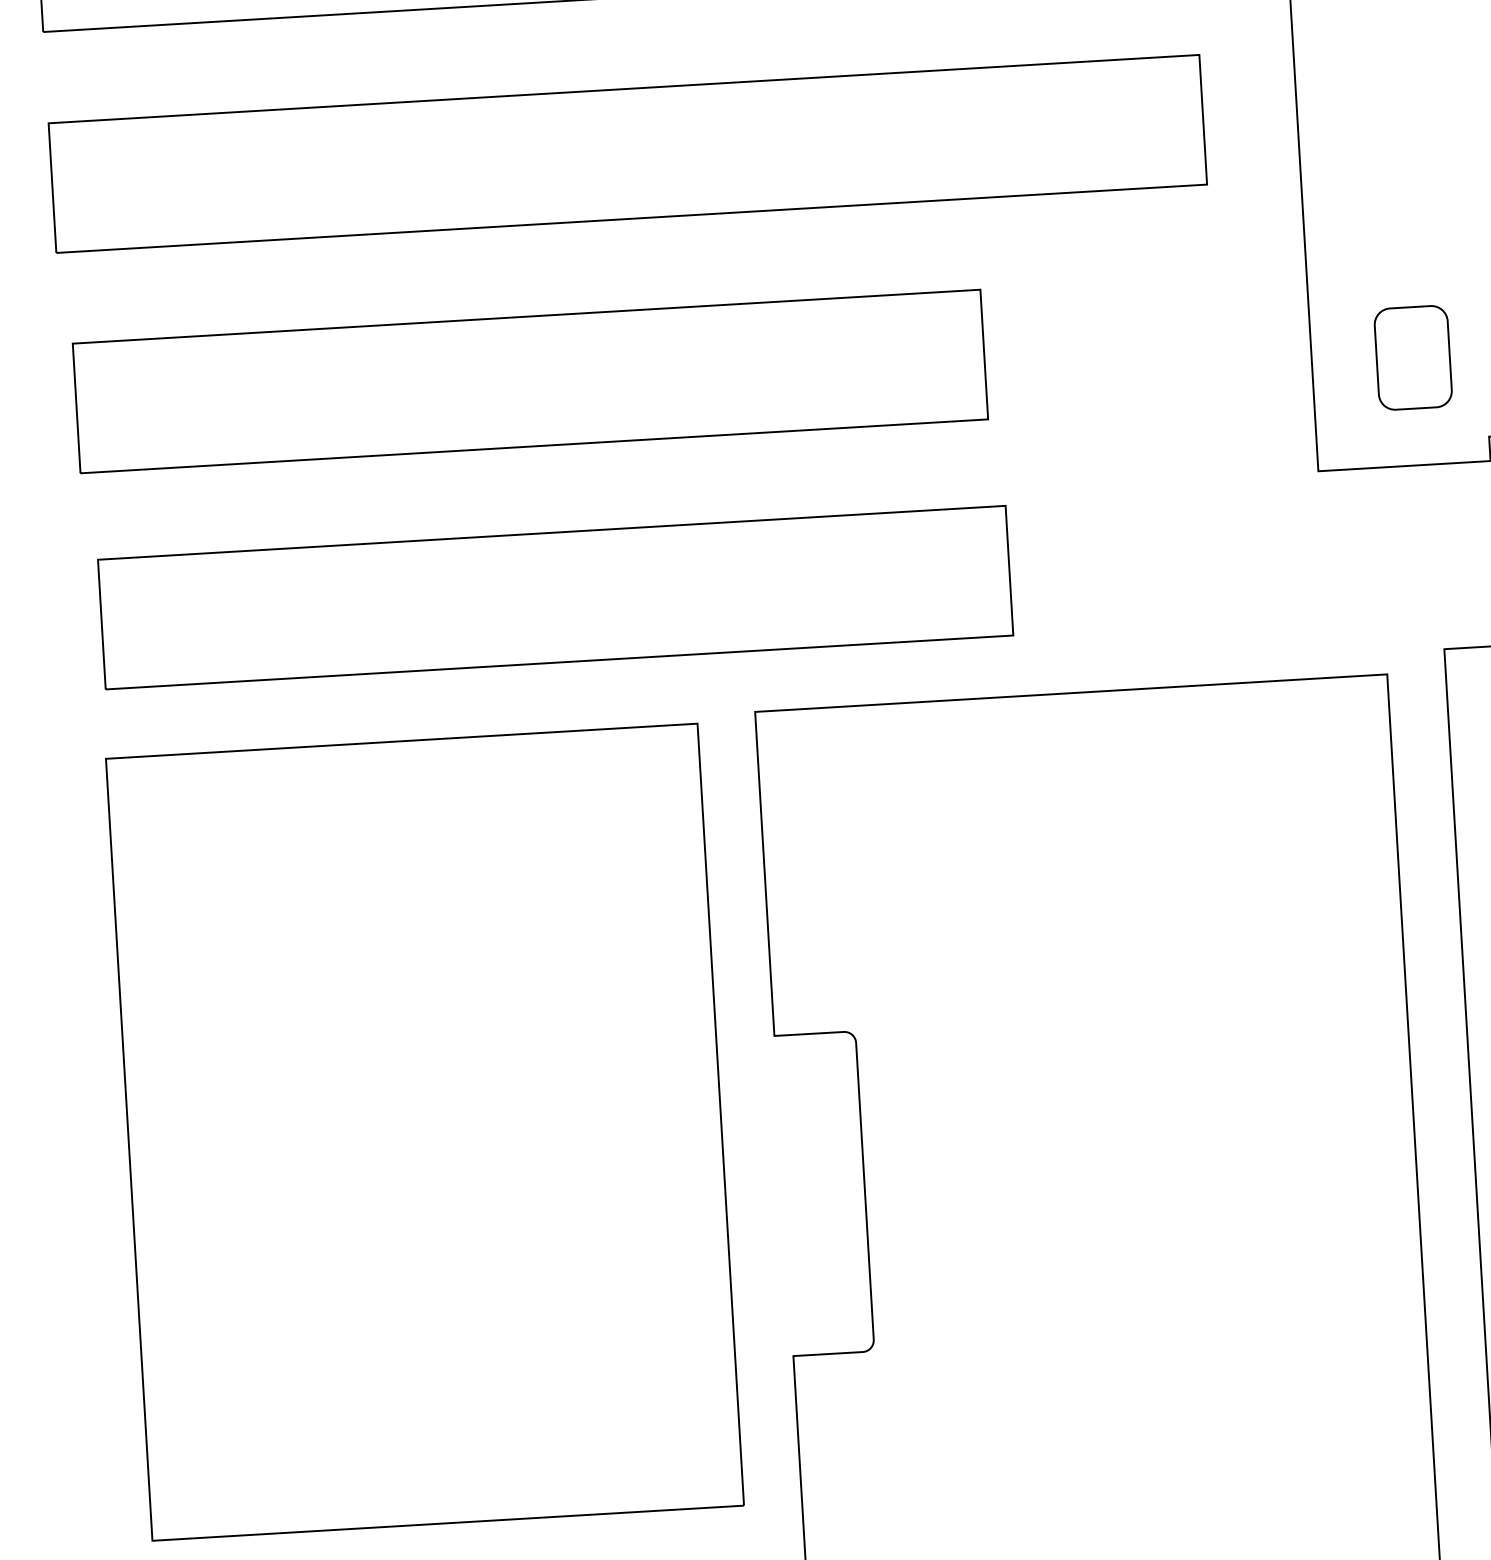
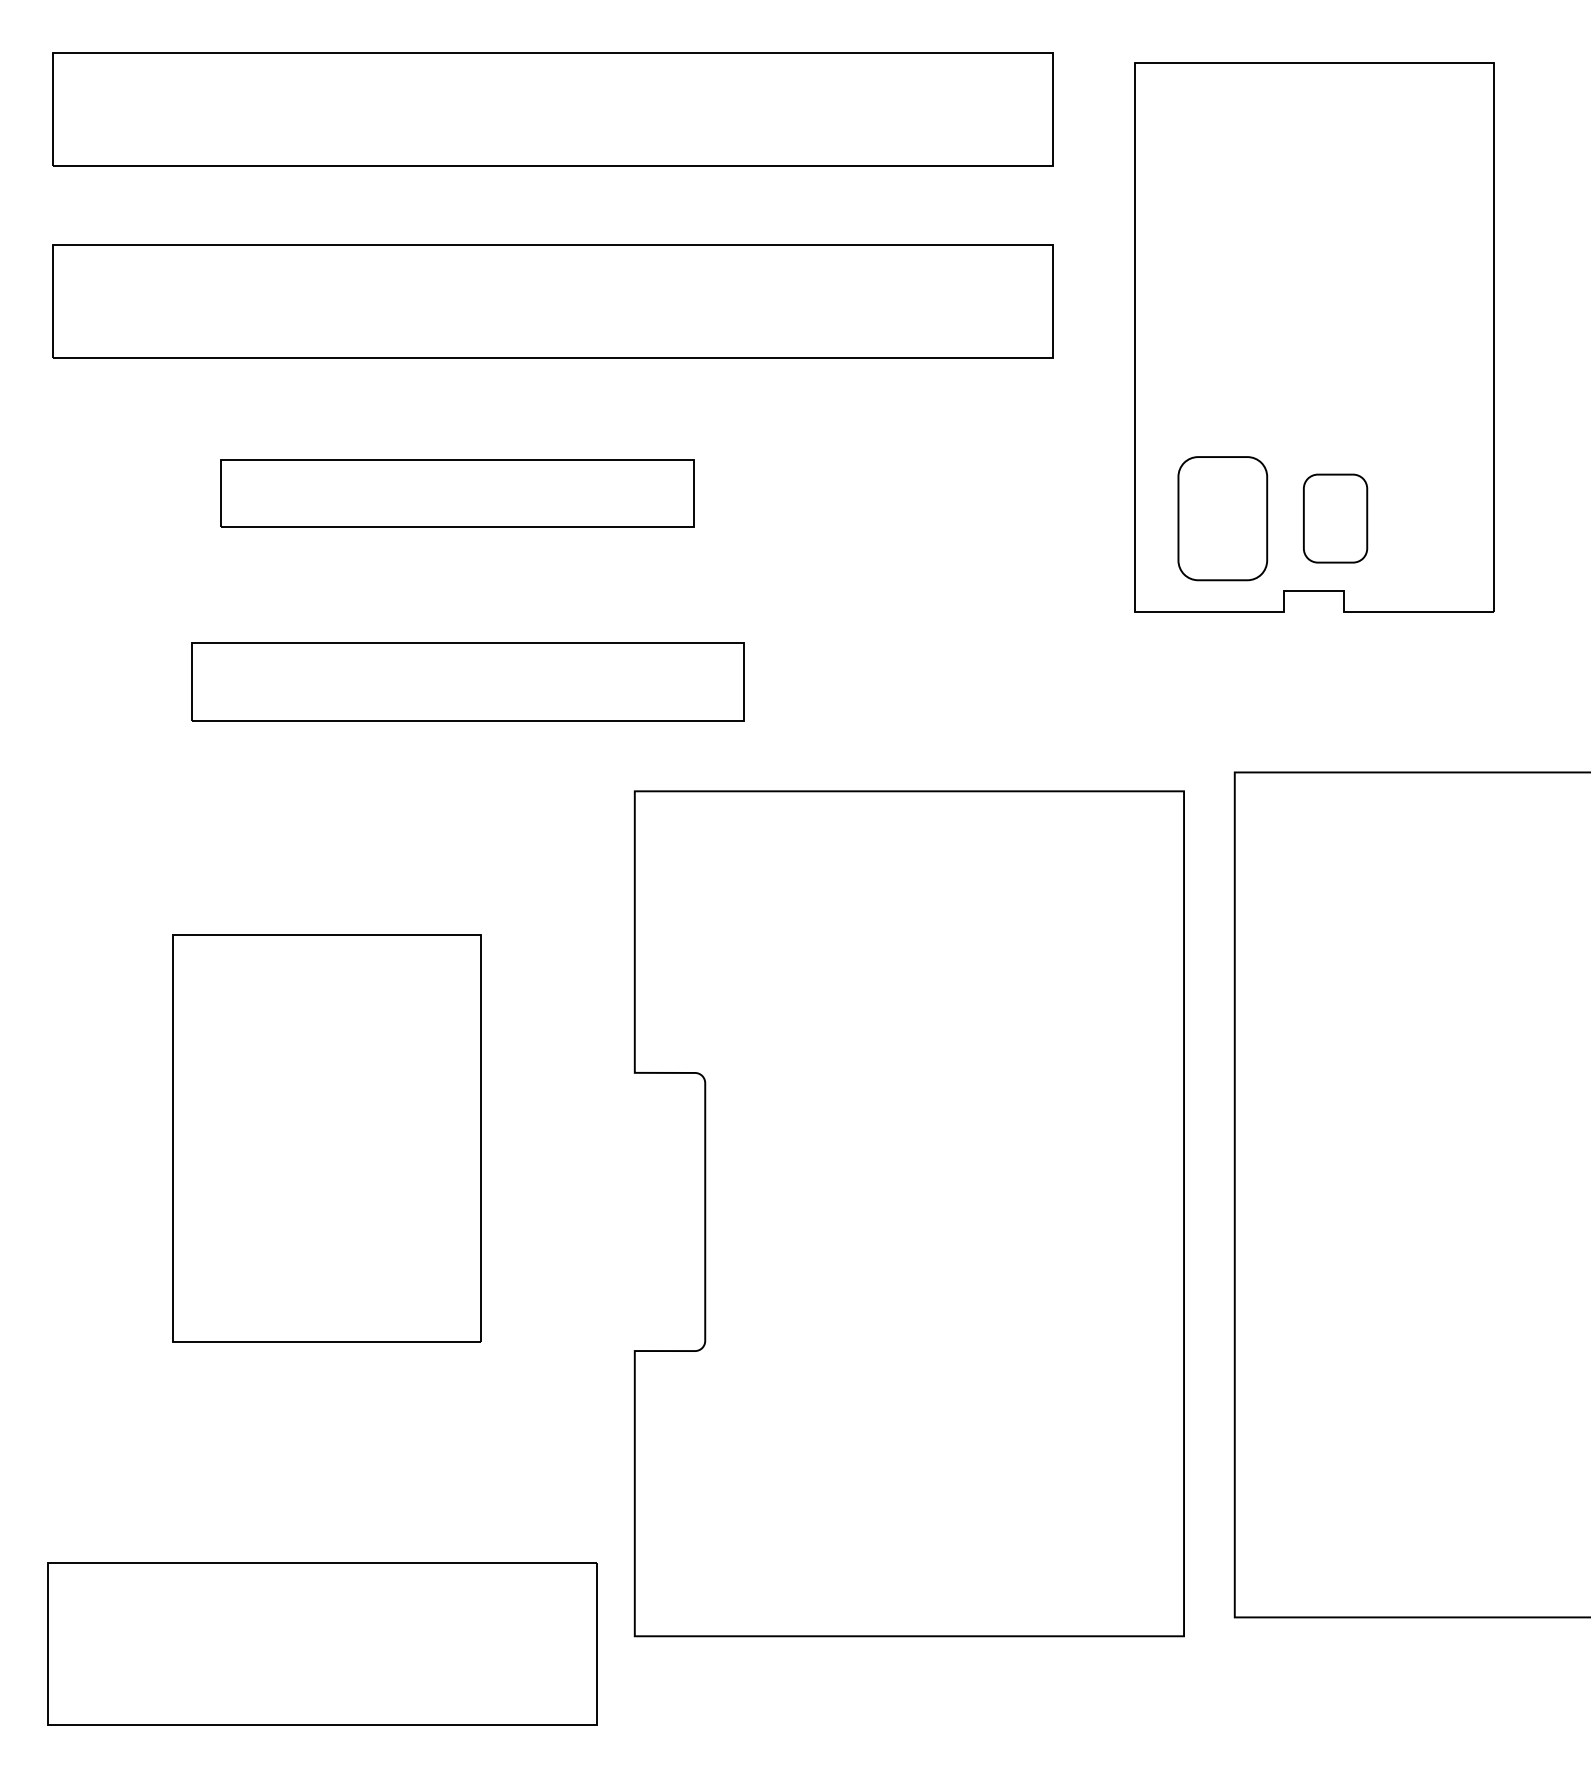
part: (1412, 357) -> (1222, 518), size x1.4
part: (530, 381) -> (457, 493), size x0.6
part: (555, 596) -> (467, 681), size x0.7
part: (424, 1132) -> (326, 1138), size x0.6

